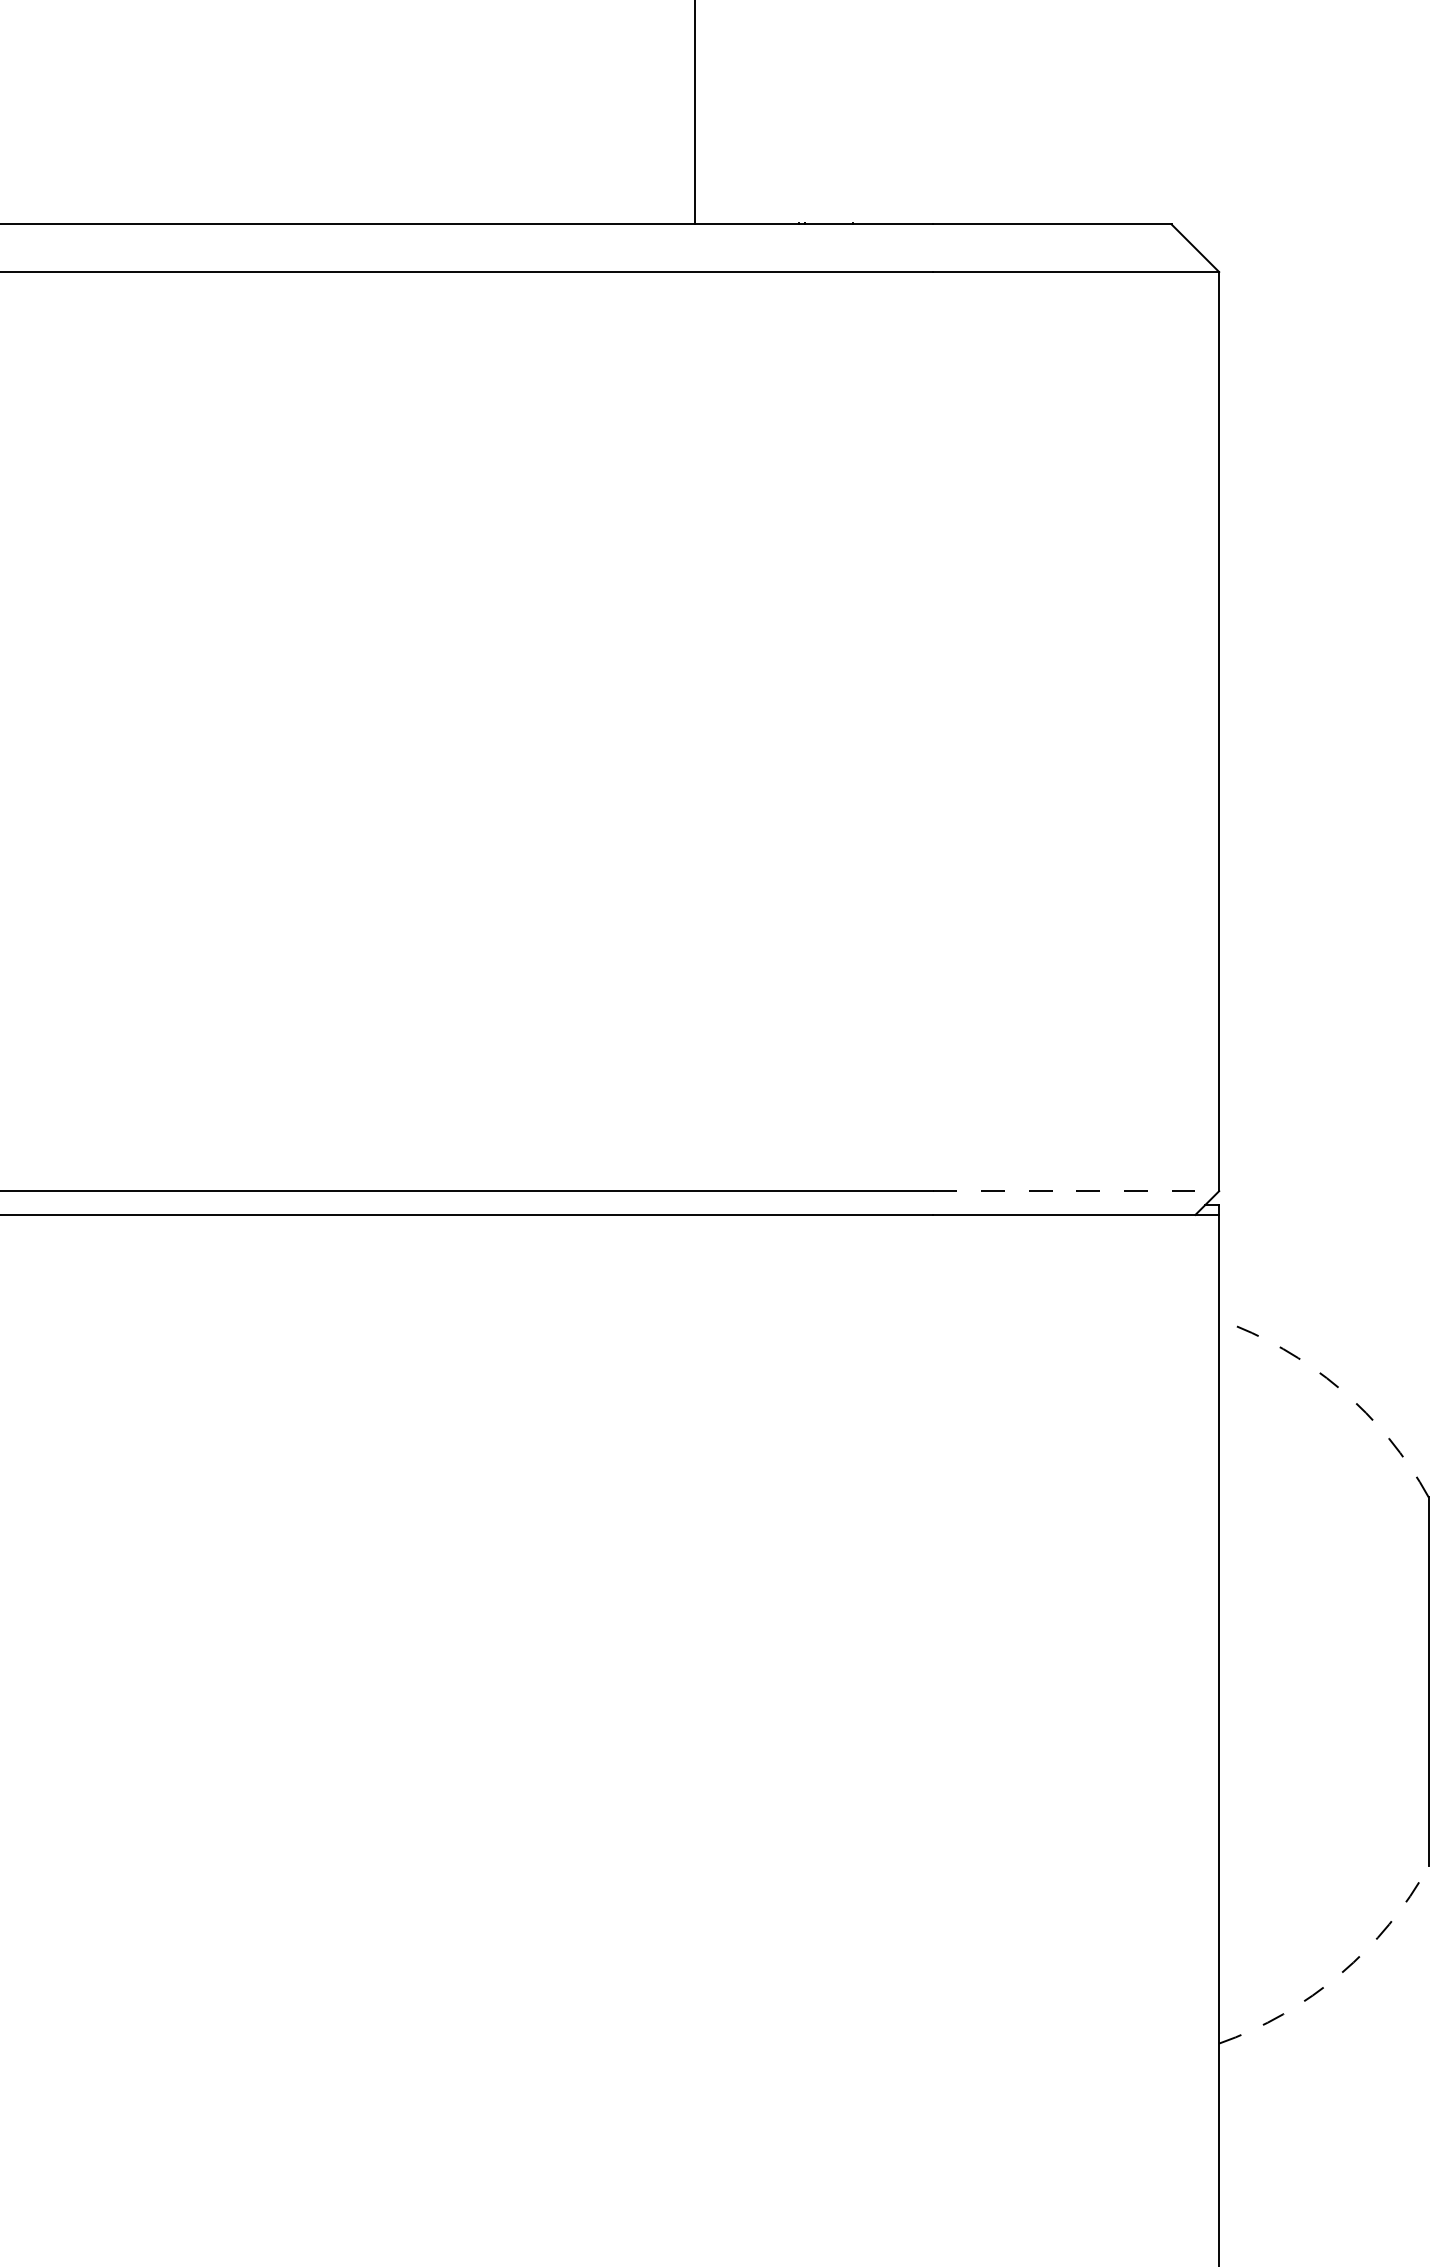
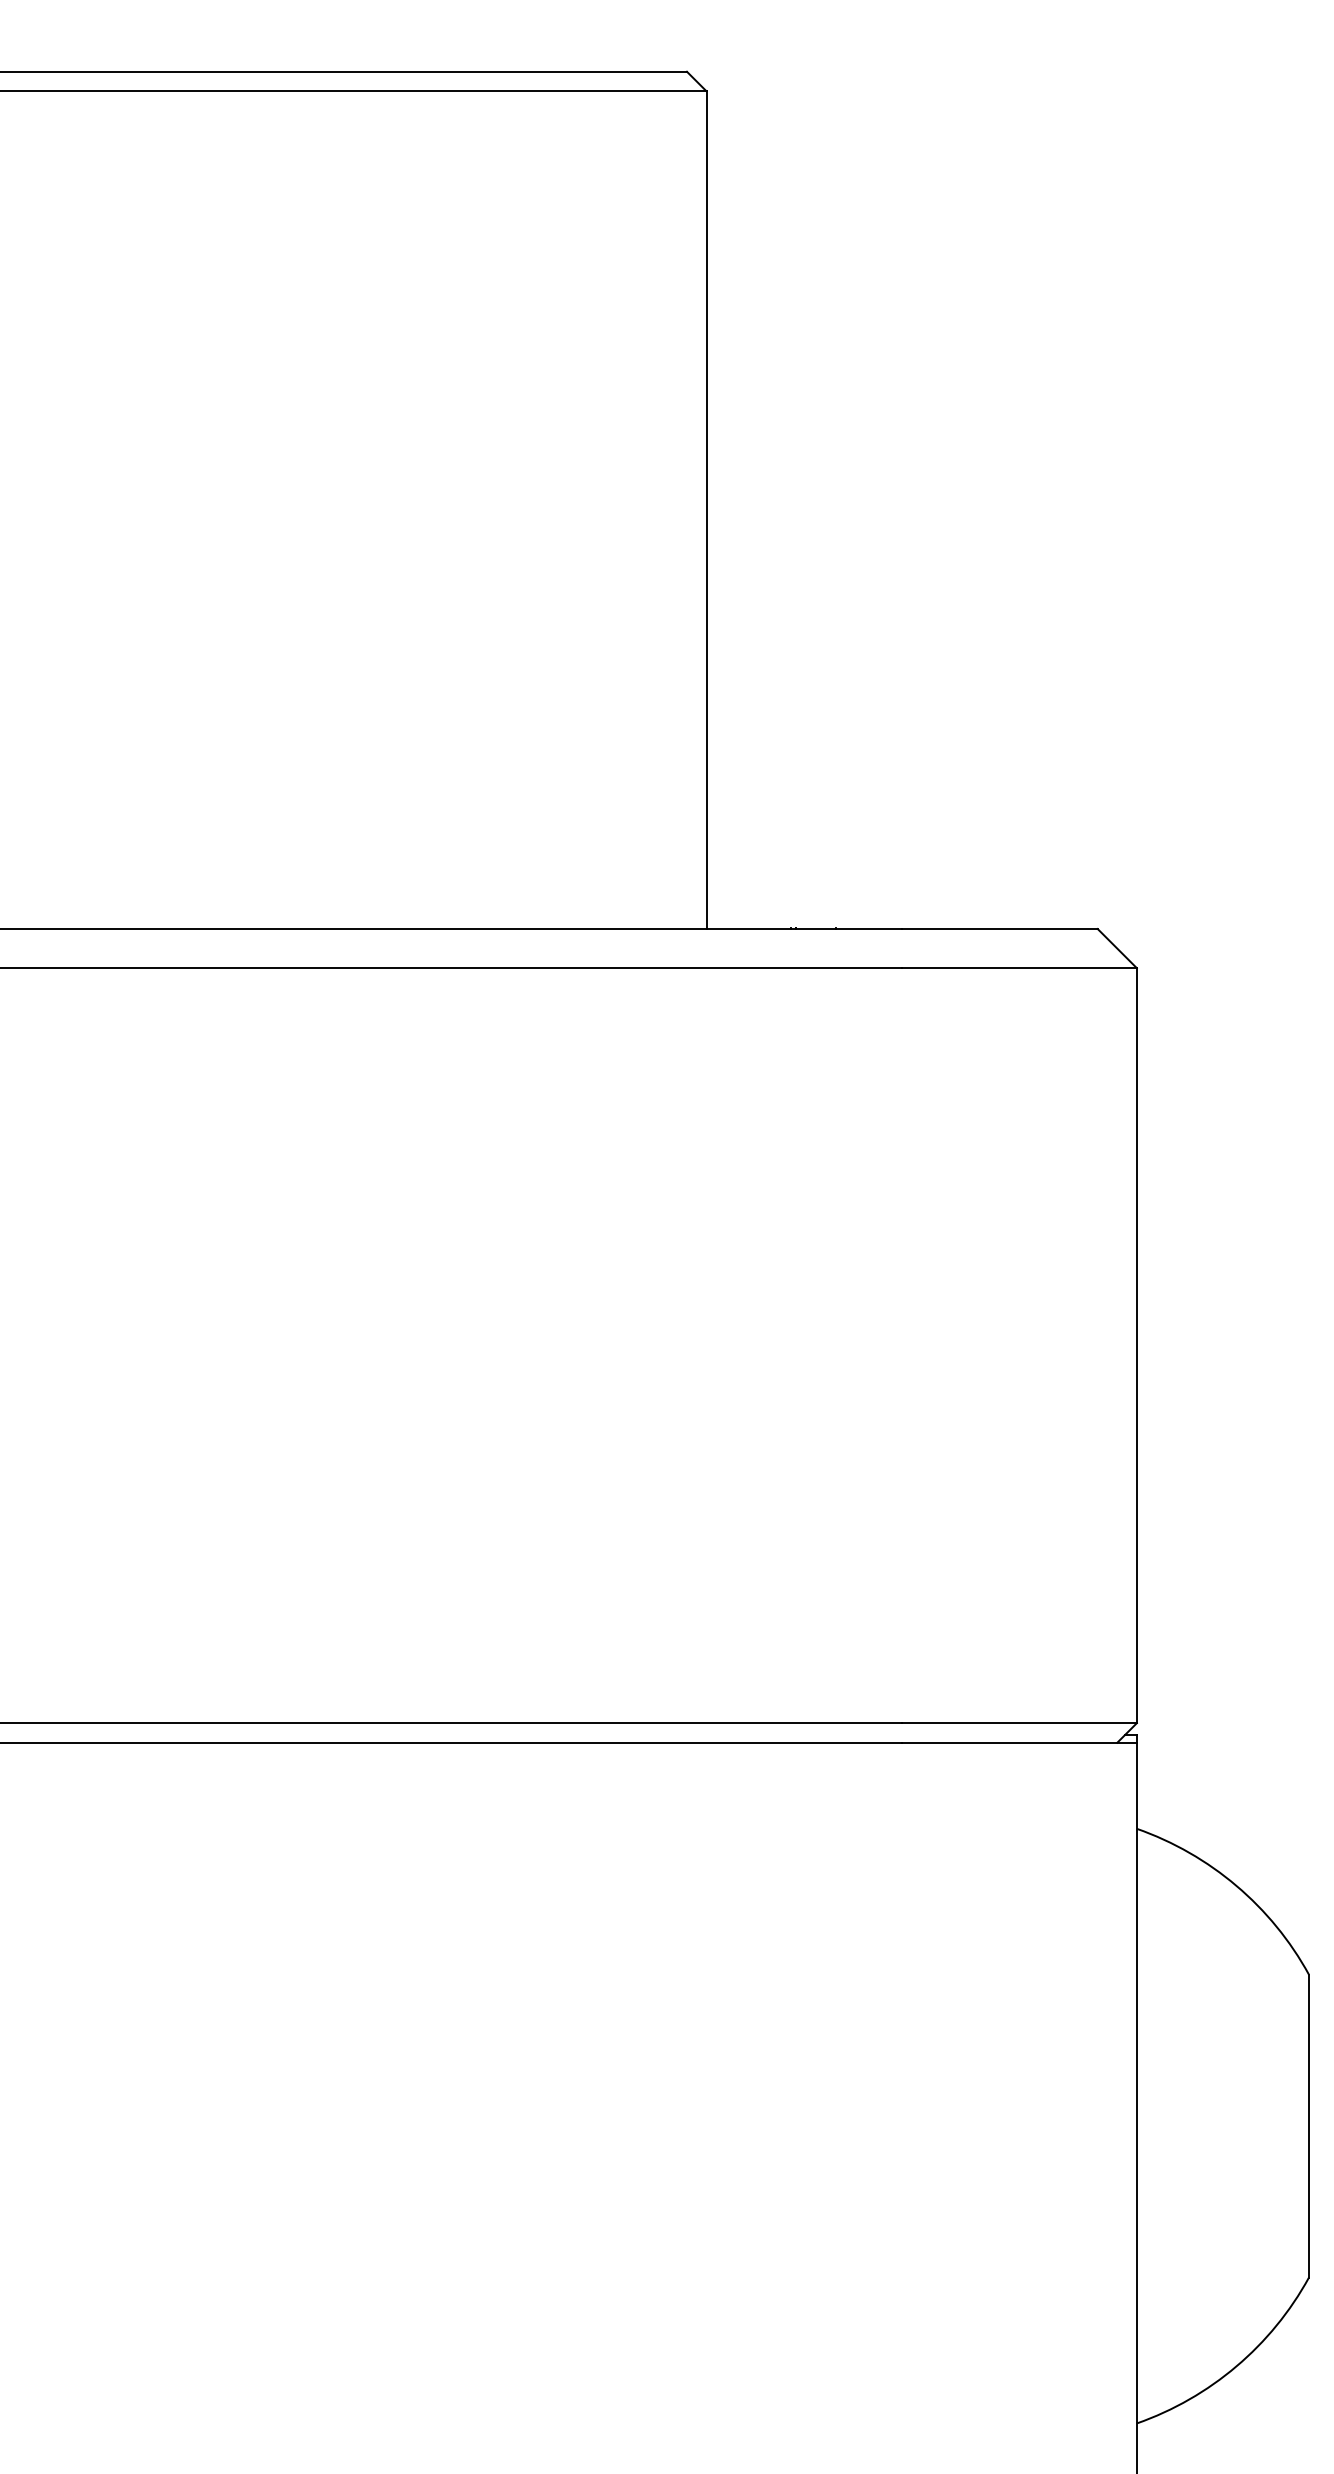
line: (1077, 1191) -> (1020, 1723), dashed -> solid
arc: (1340, 1388) -> (1236, 1885), dashed -> solid
arc: (1340, 1974) -> (1236, 2366), dashed -> solid

